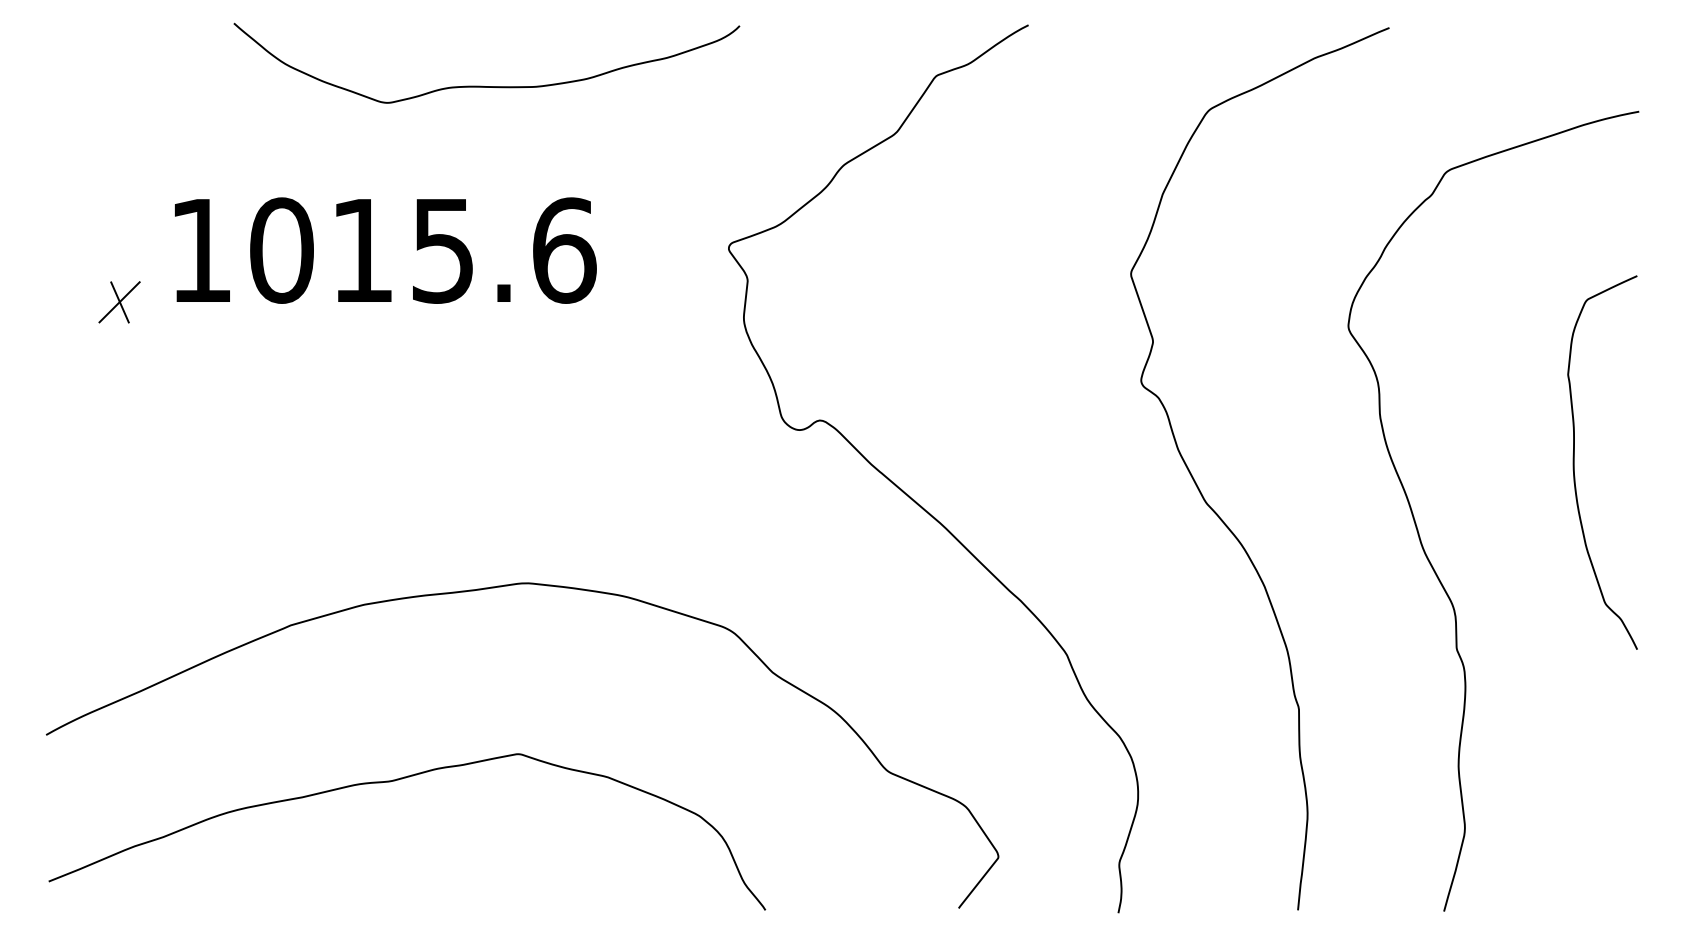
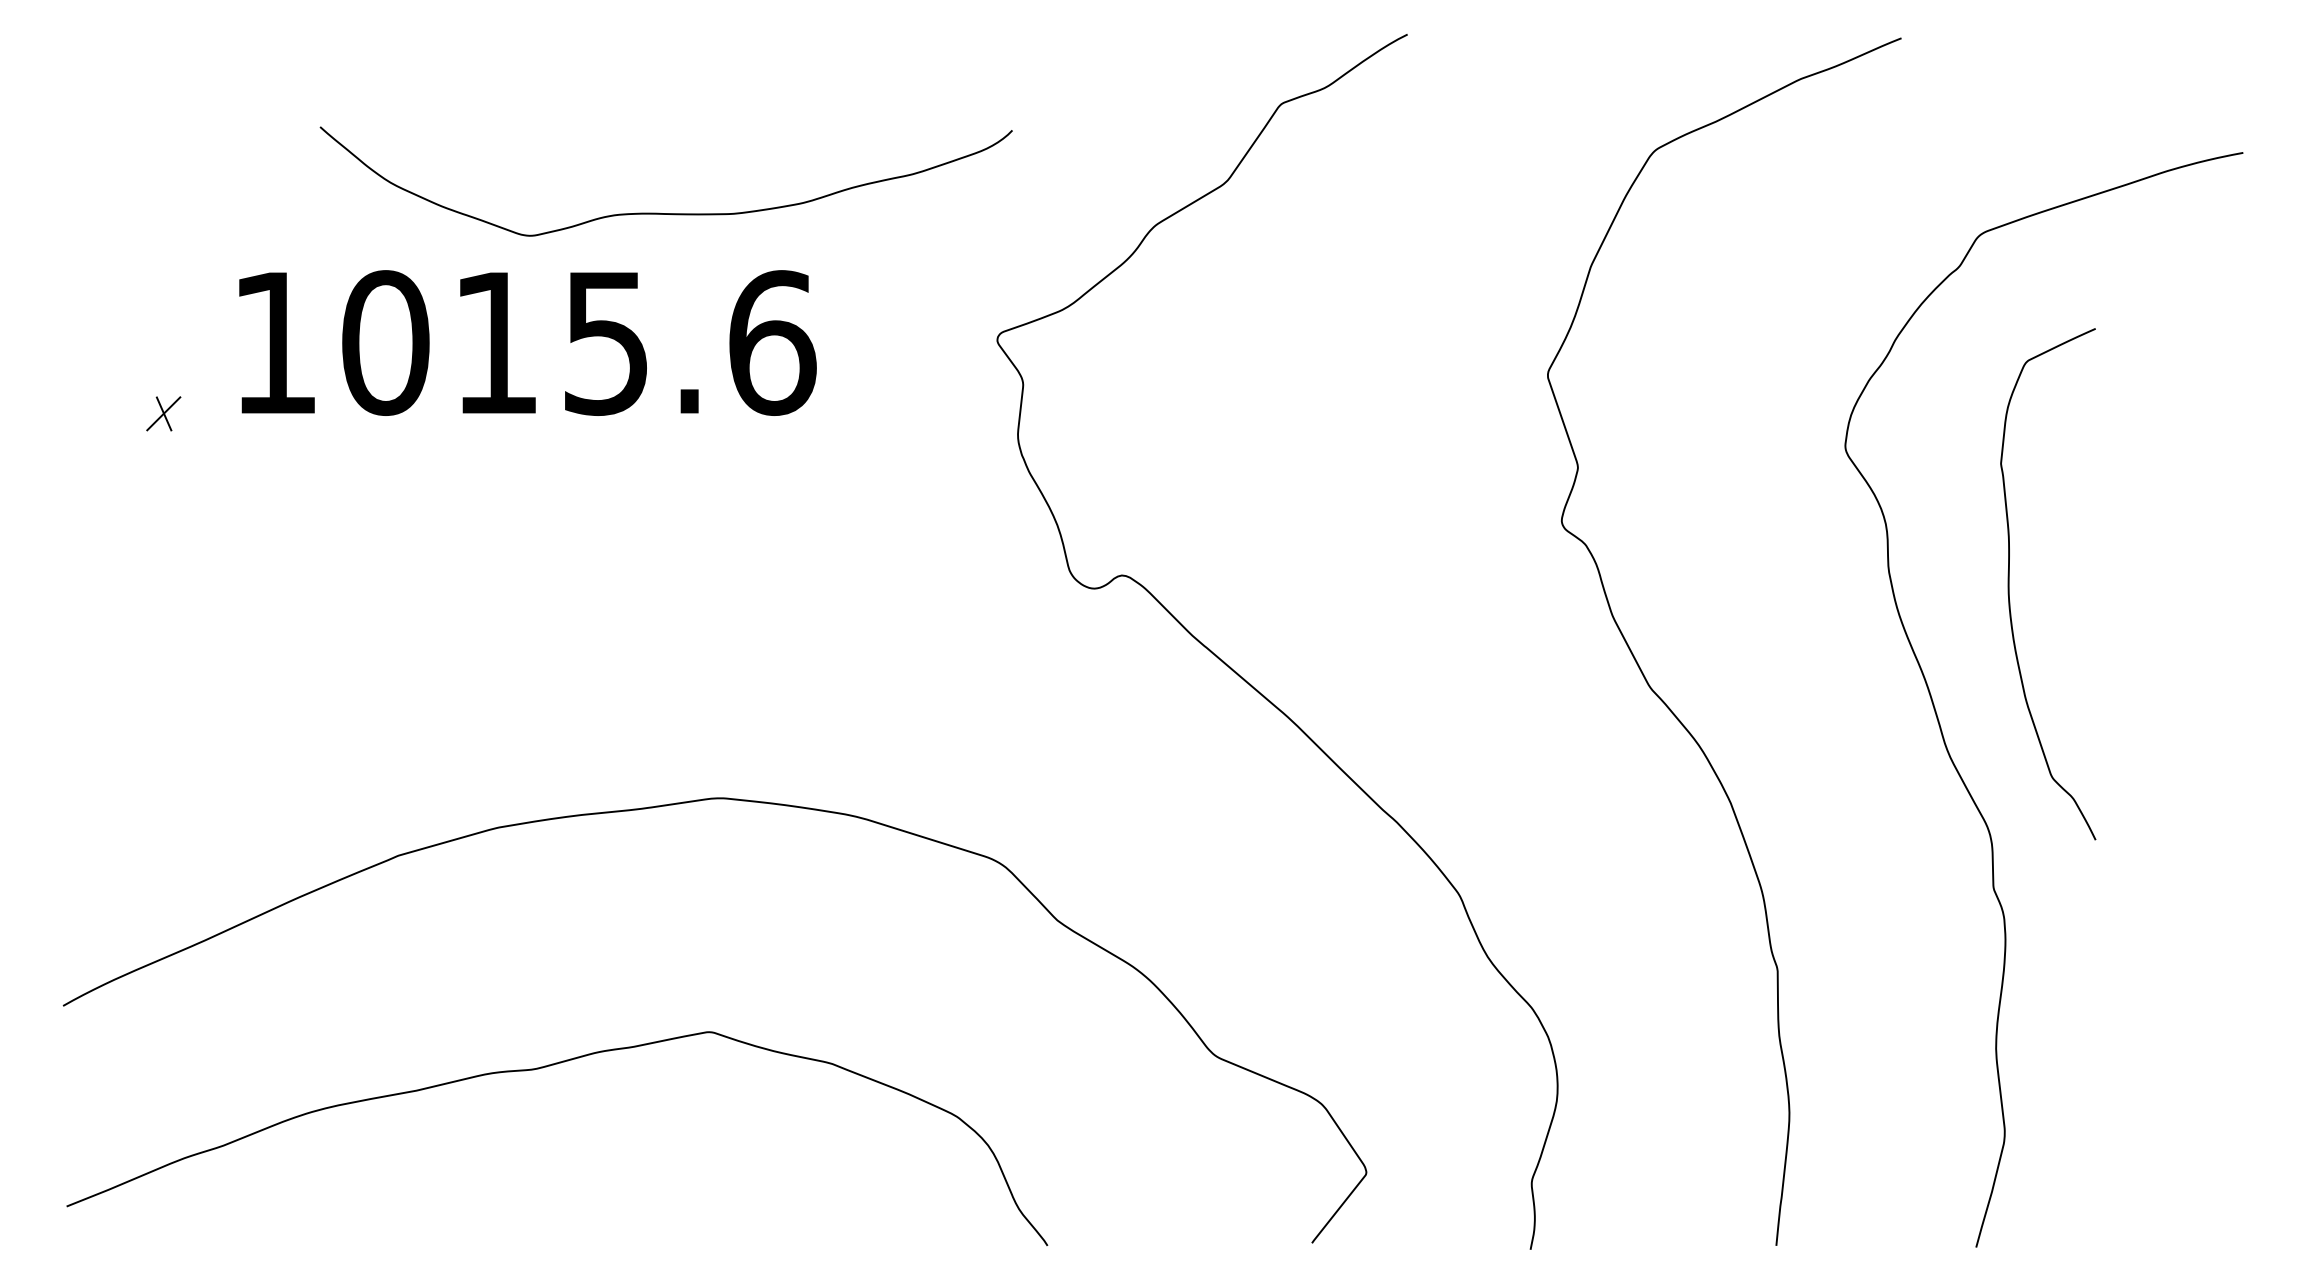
curve: (481, 85) -> (659, 212), moved
part: (119, 302) -> (163, 413), size x0.6
curve: (1574, 462) -> (2009, 584), moved

